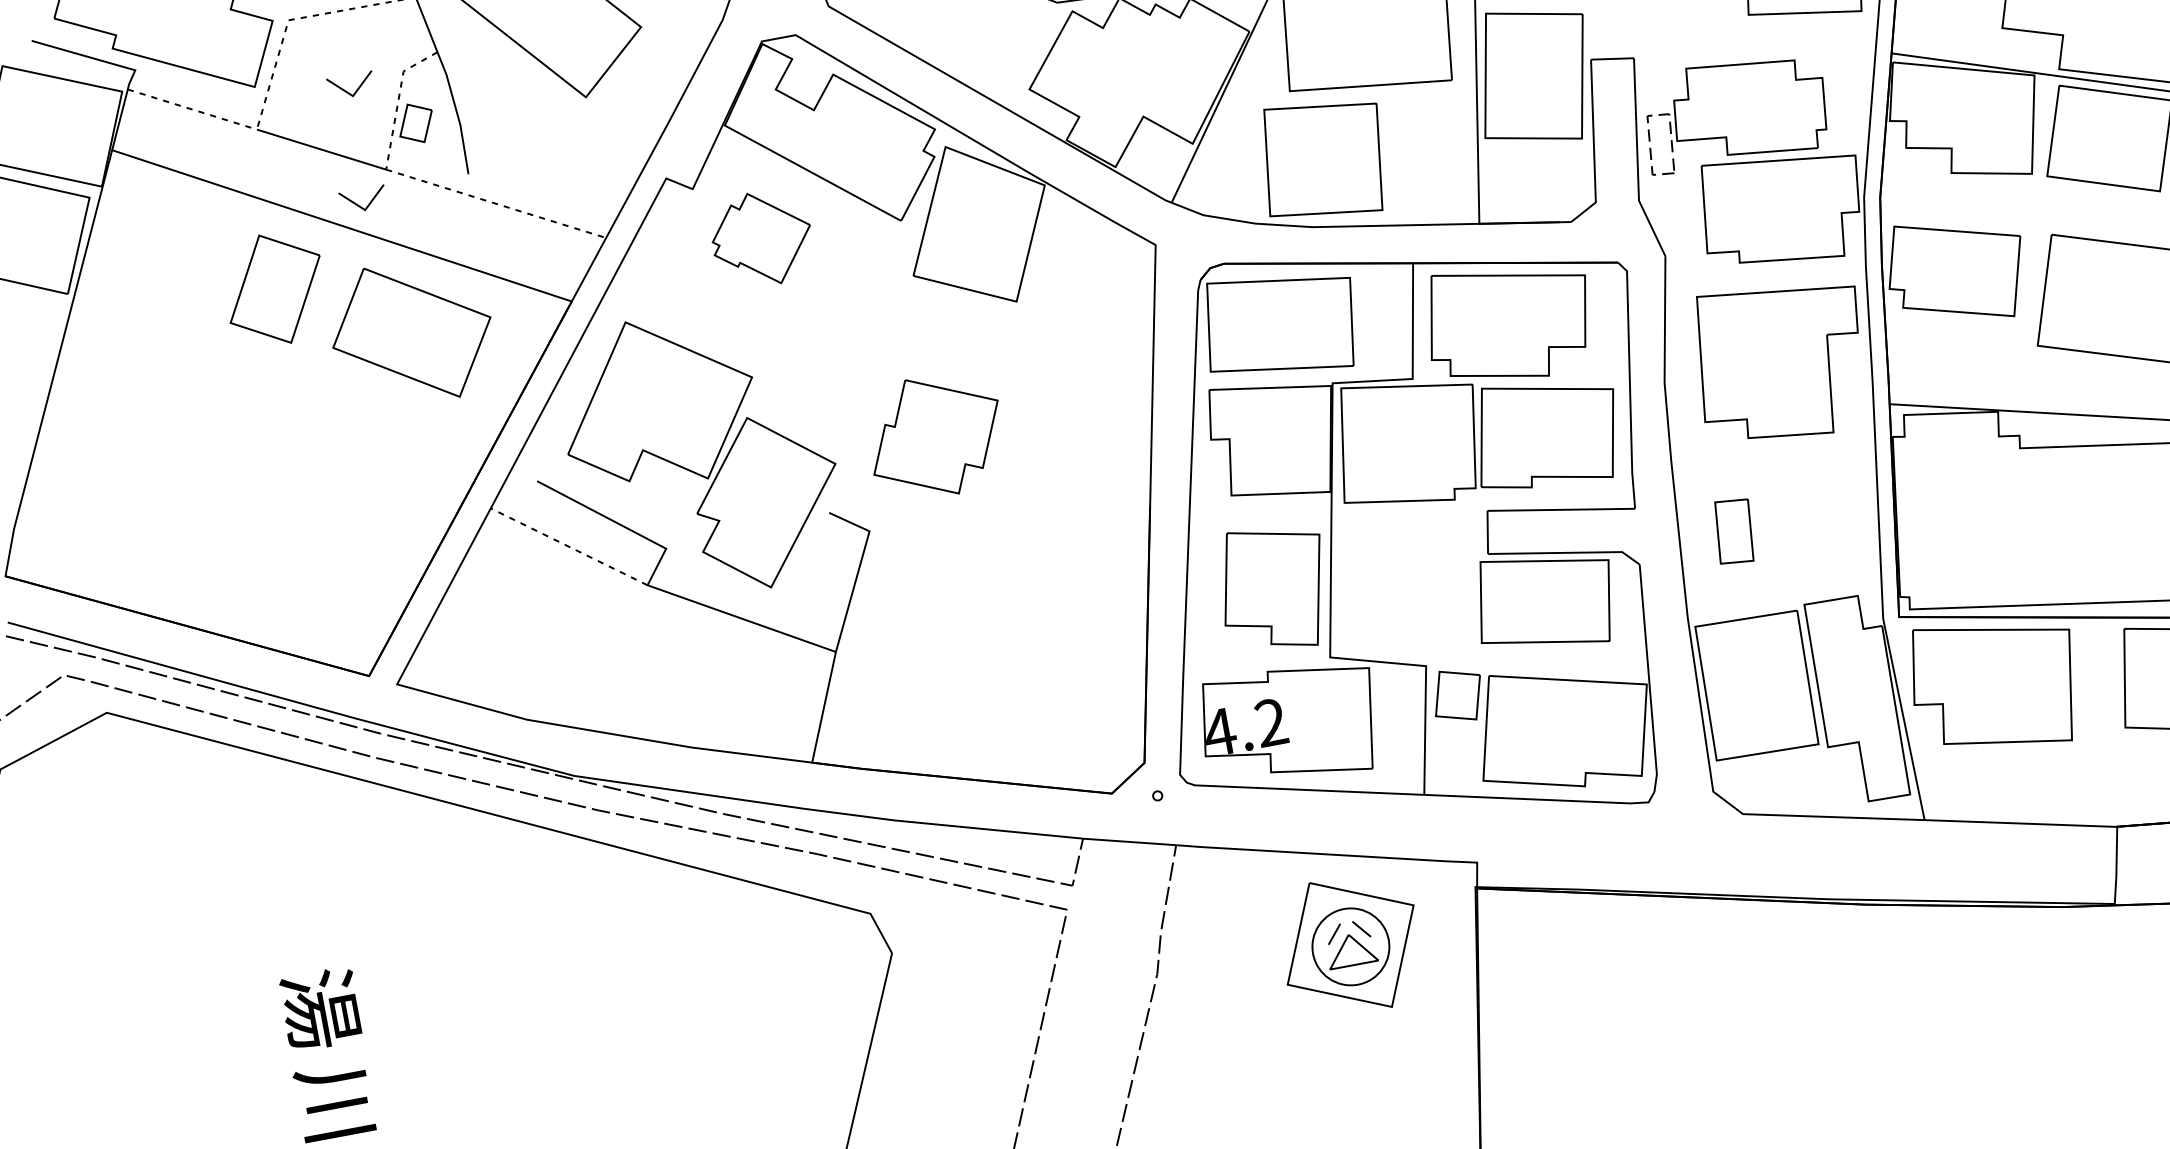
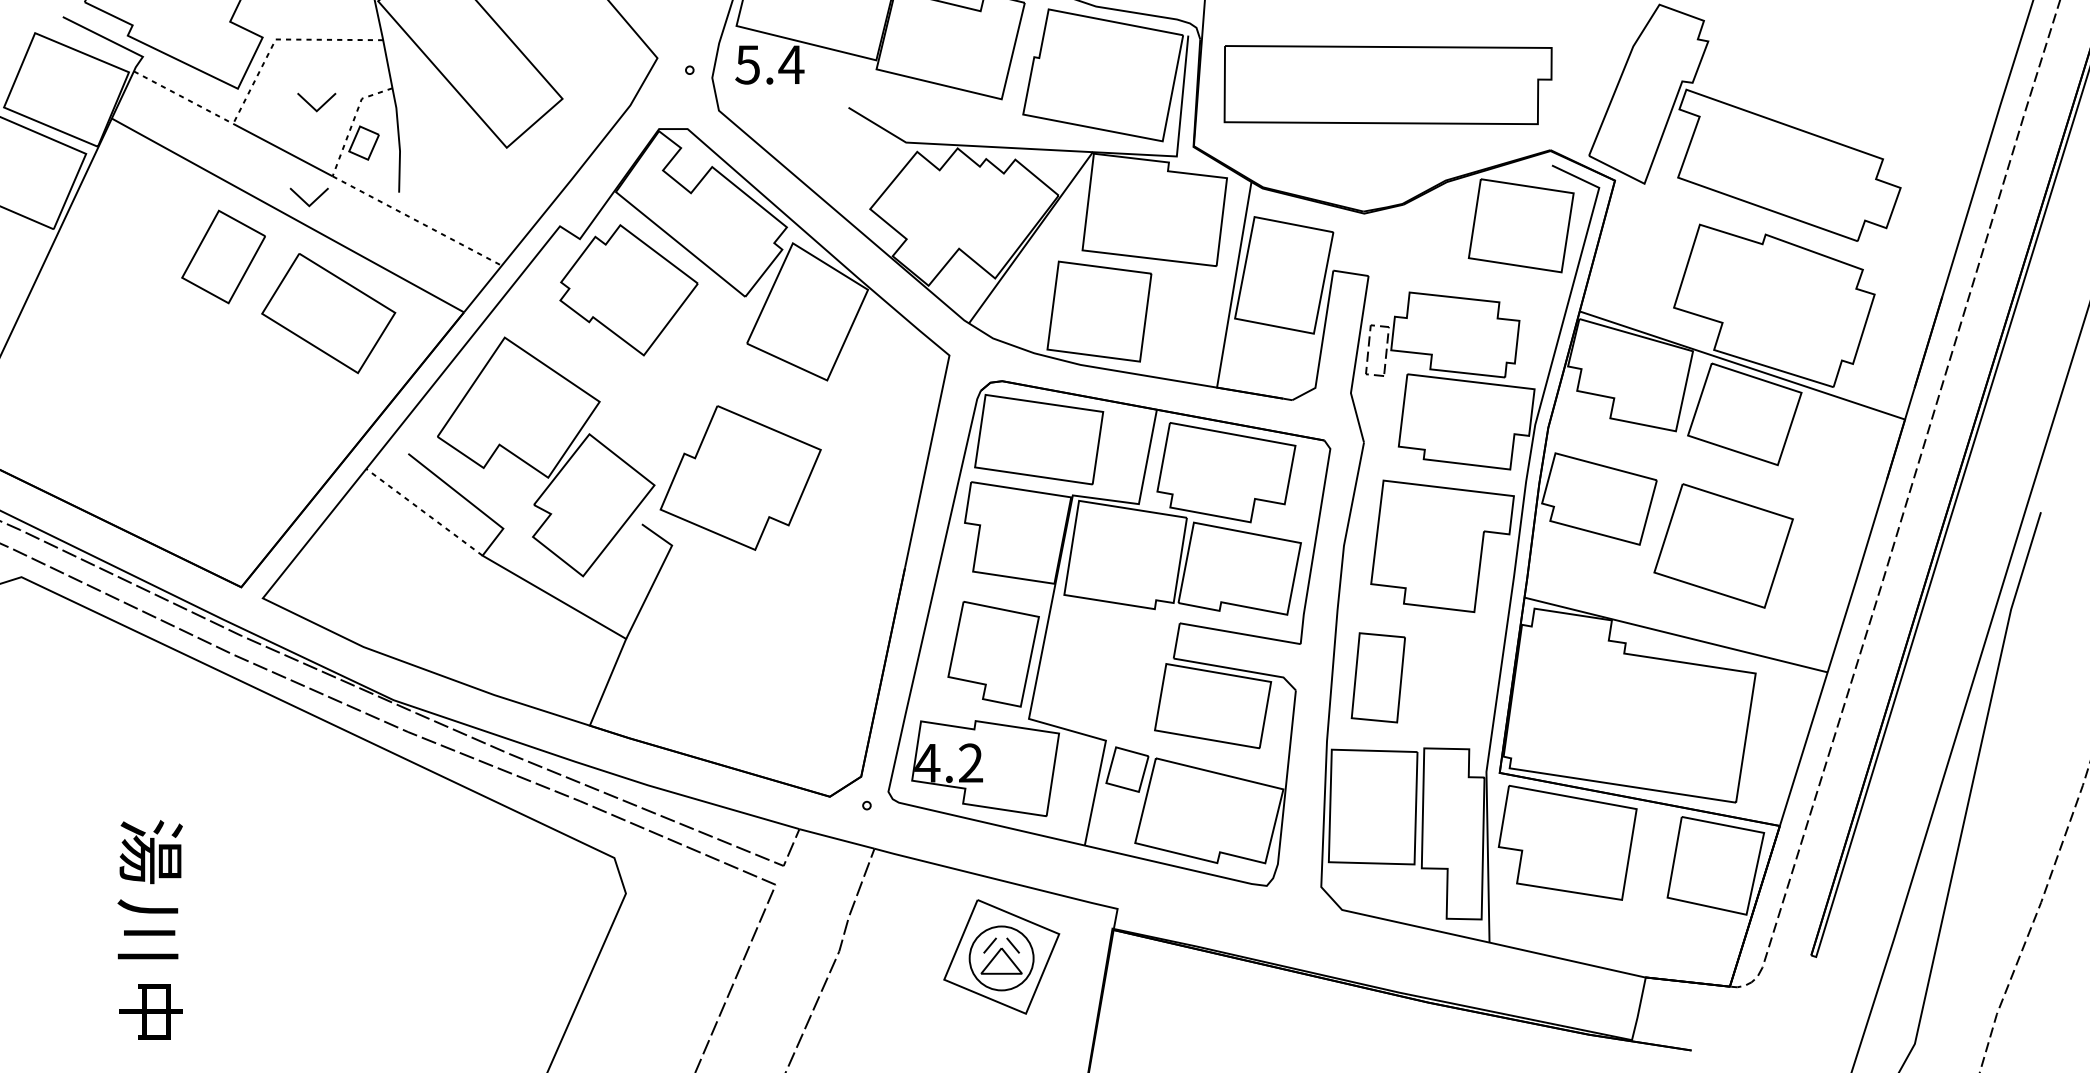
part: (761, 239) -> (628, 290), size x1.67
part: (935, 435) -> (740, 477), size x1.43
part: (1733, 531) -> (1377, 677), size x1.67

